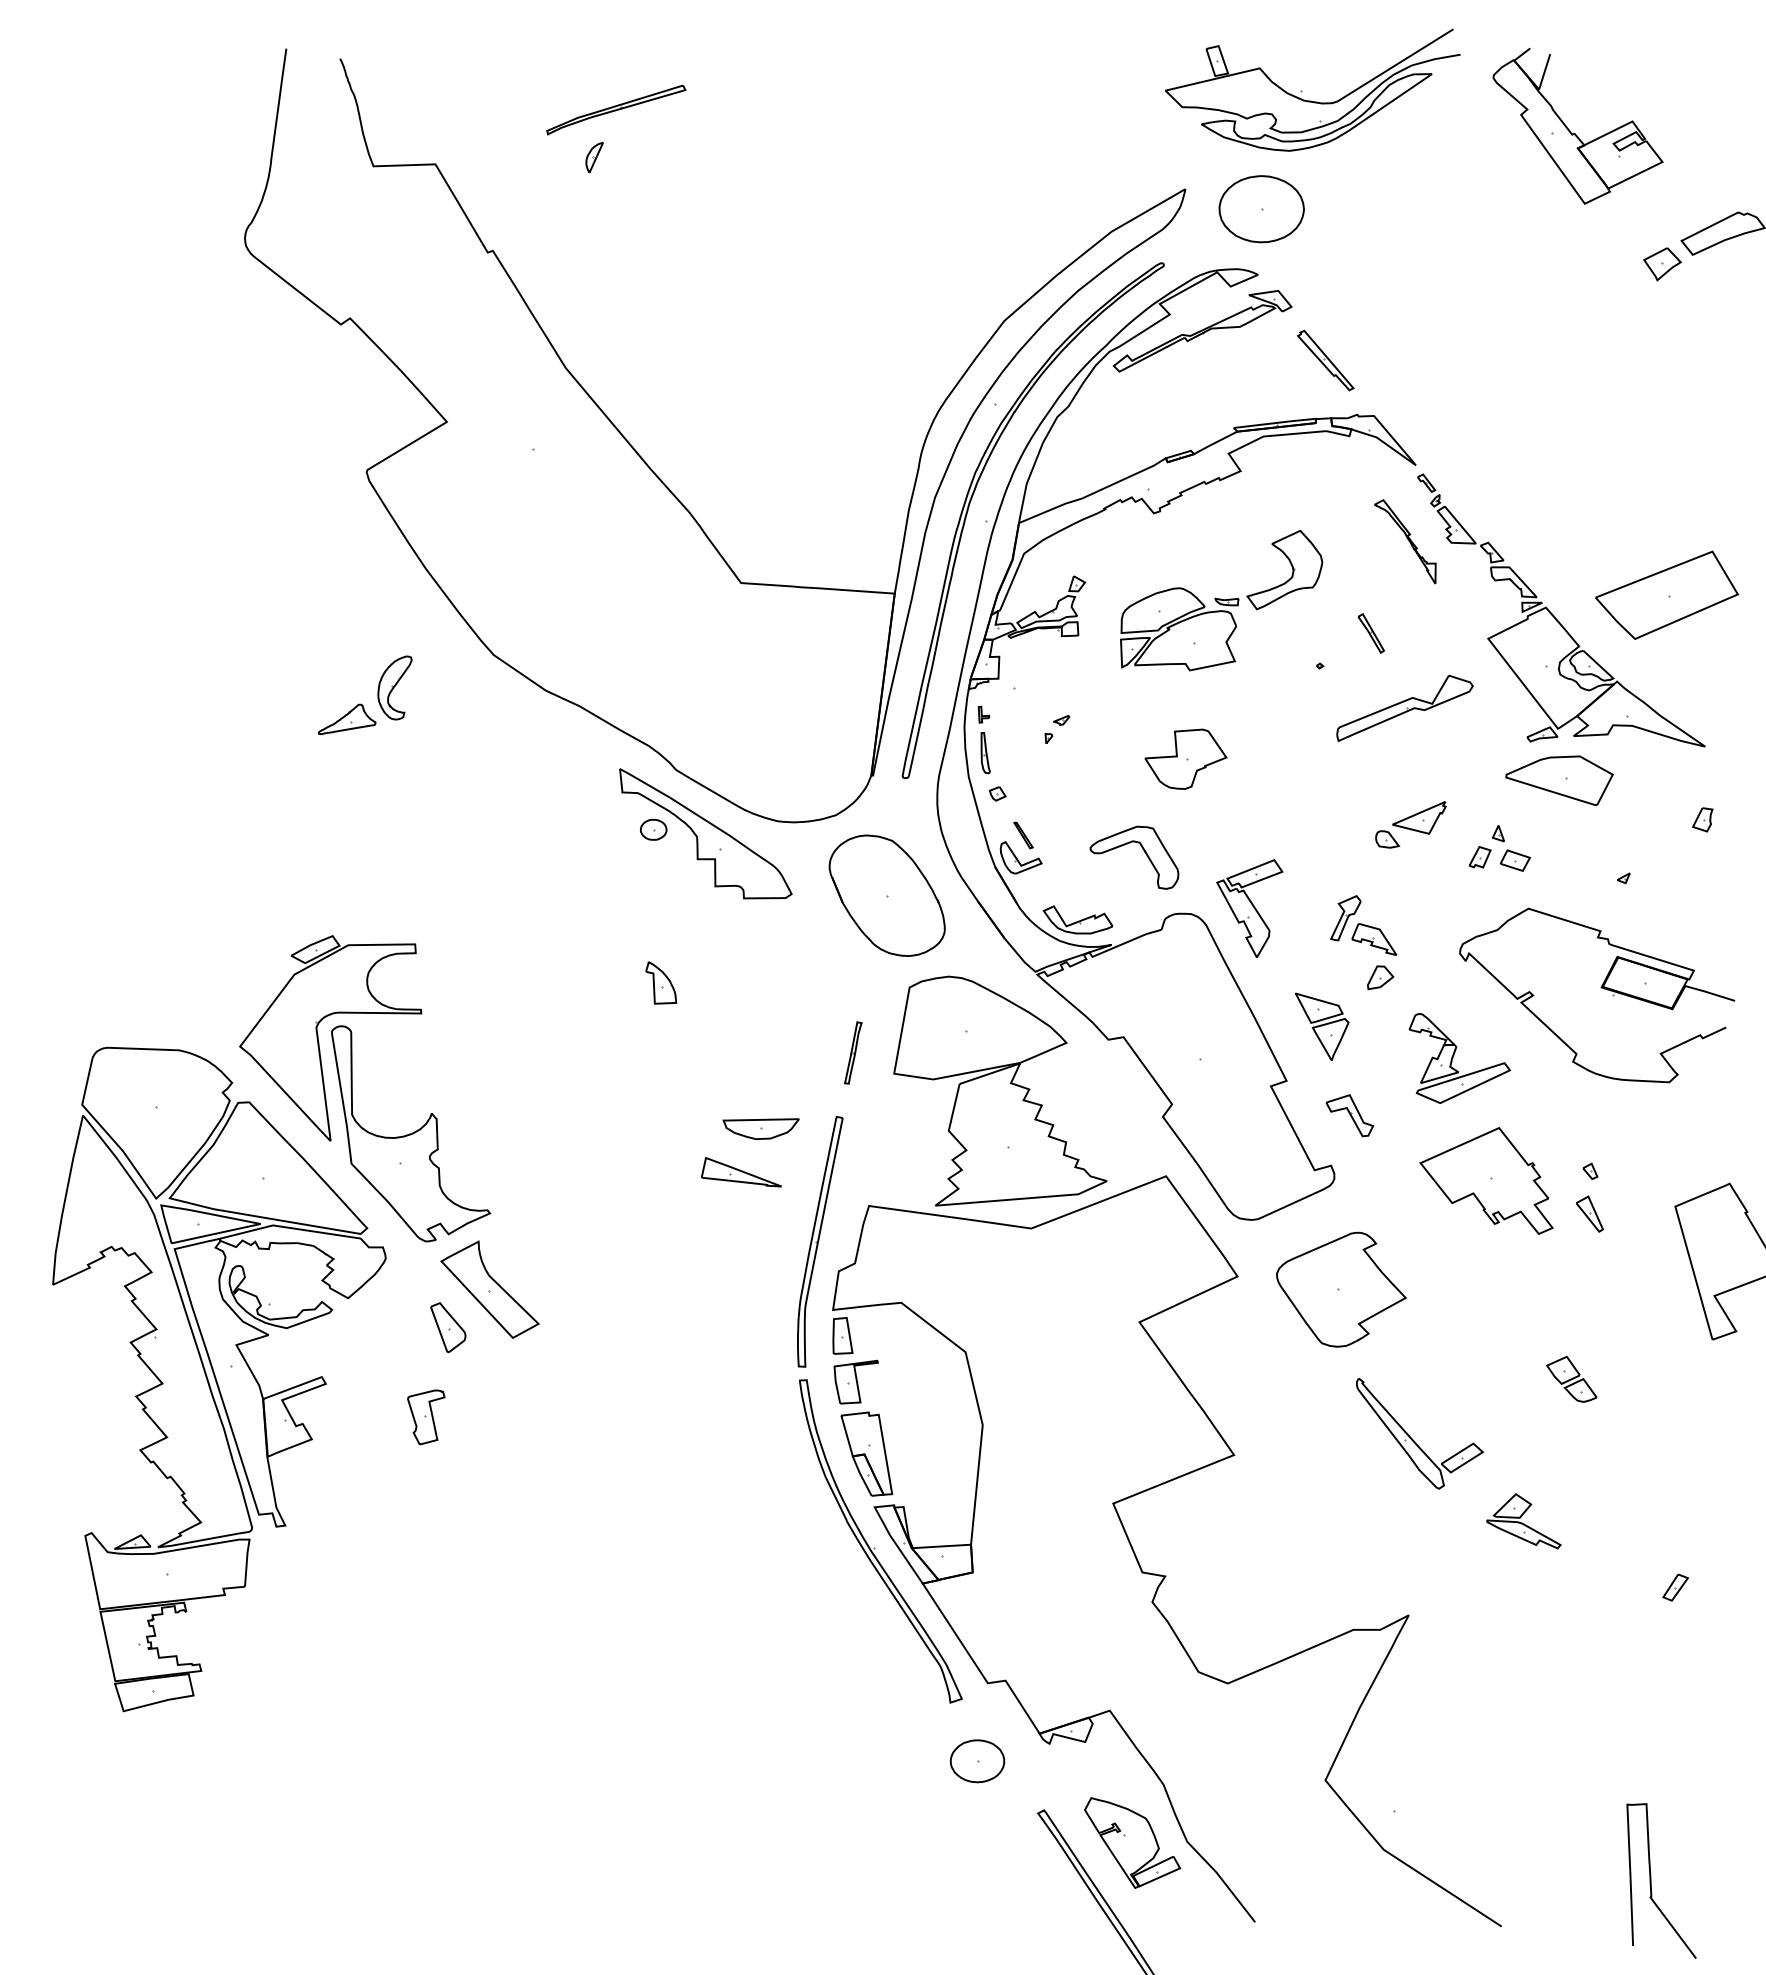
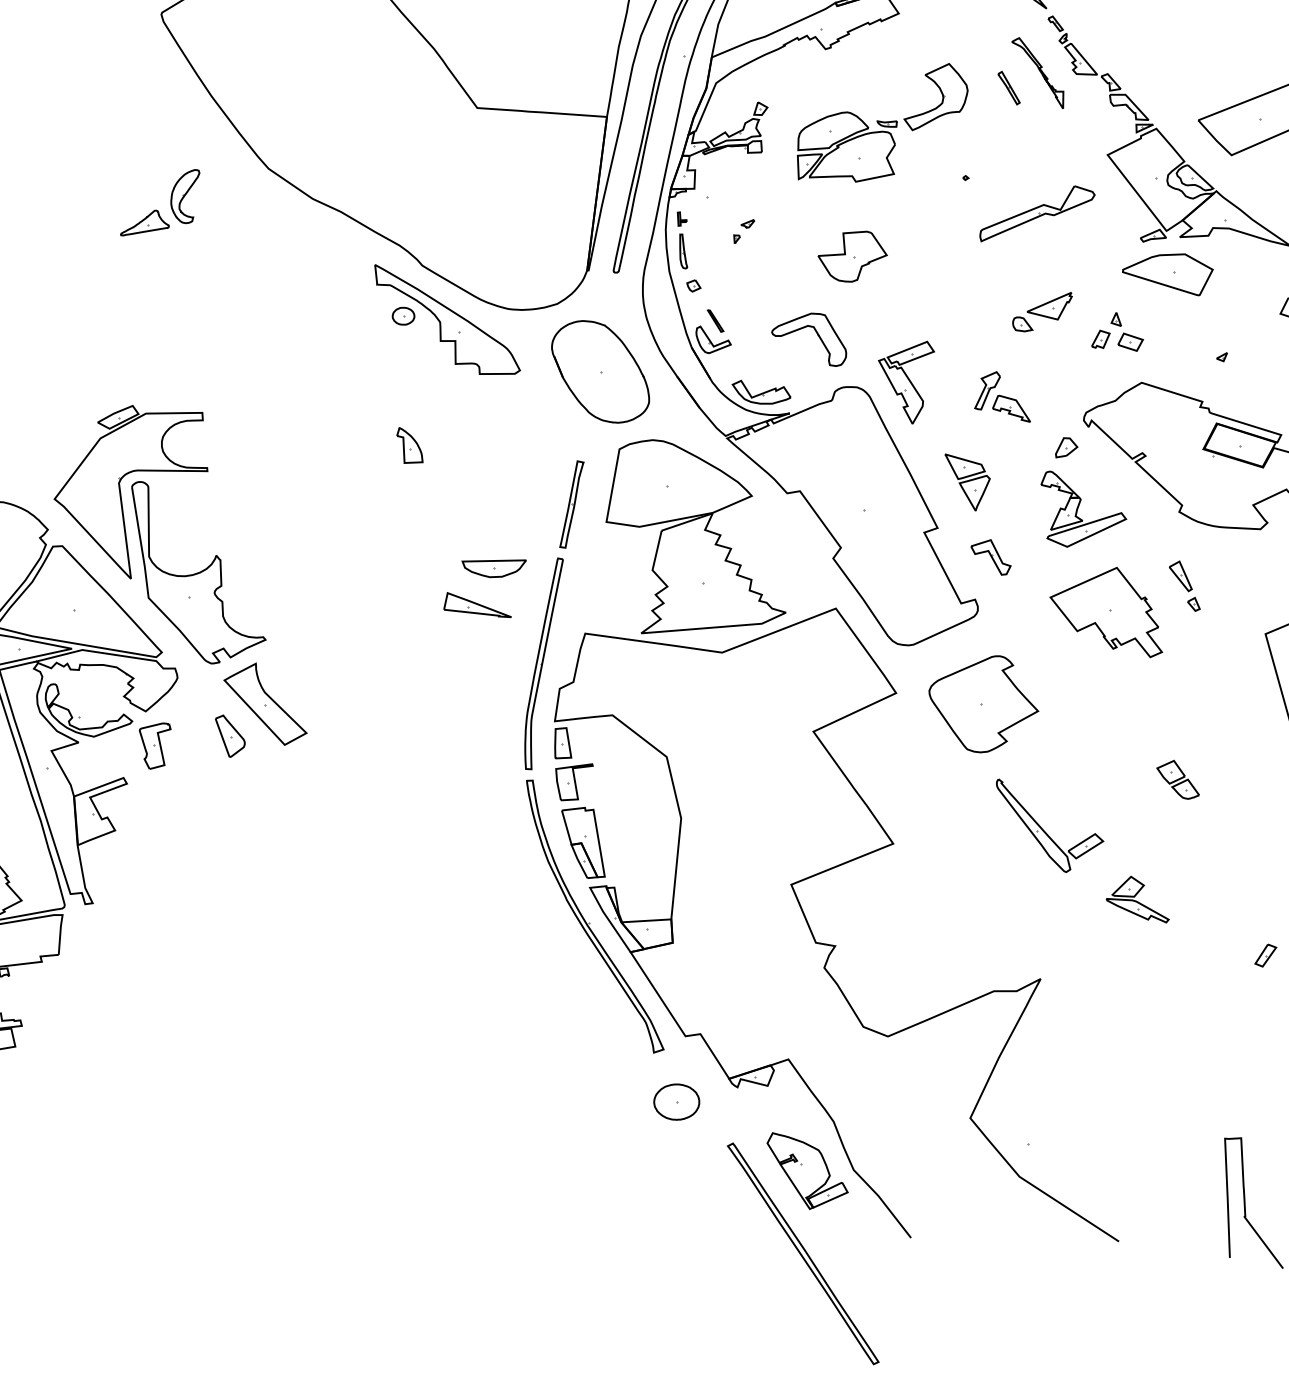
part: (1370, 633) -> (1008, 88), moved
part: (1380, 977) -> (1066, 447), moved
part: (853, 1052) -> (572, 504), size x1.67
part: (1589, 1213) -> (1180, 575), moved
part: (426, 1417) -> (155, 746), moved

